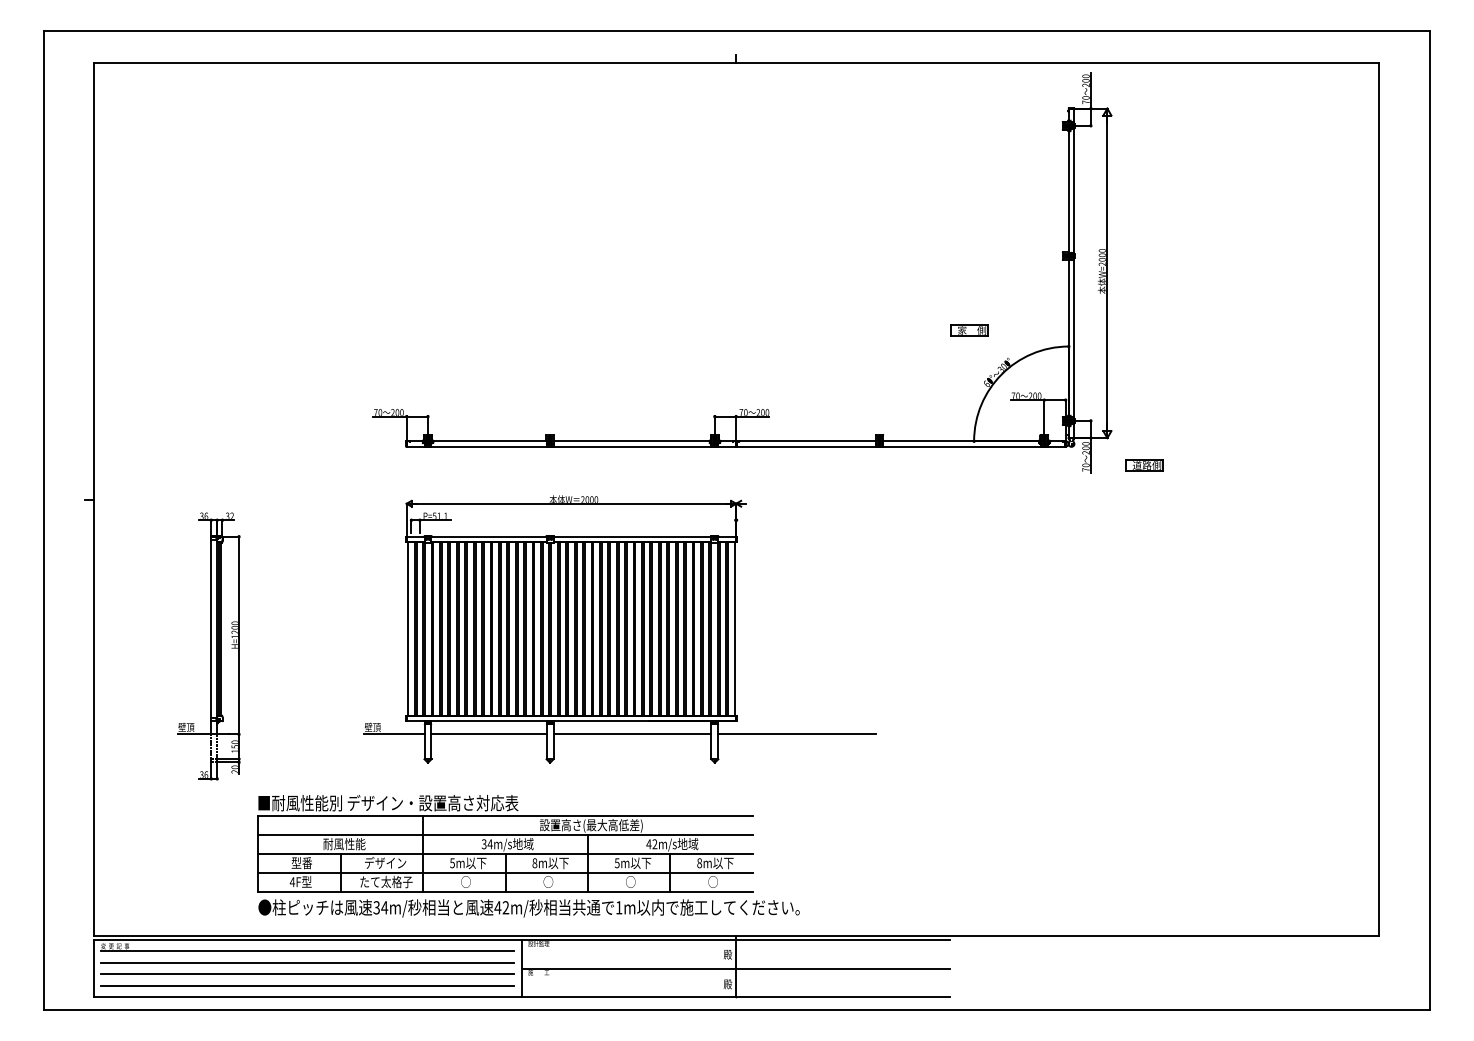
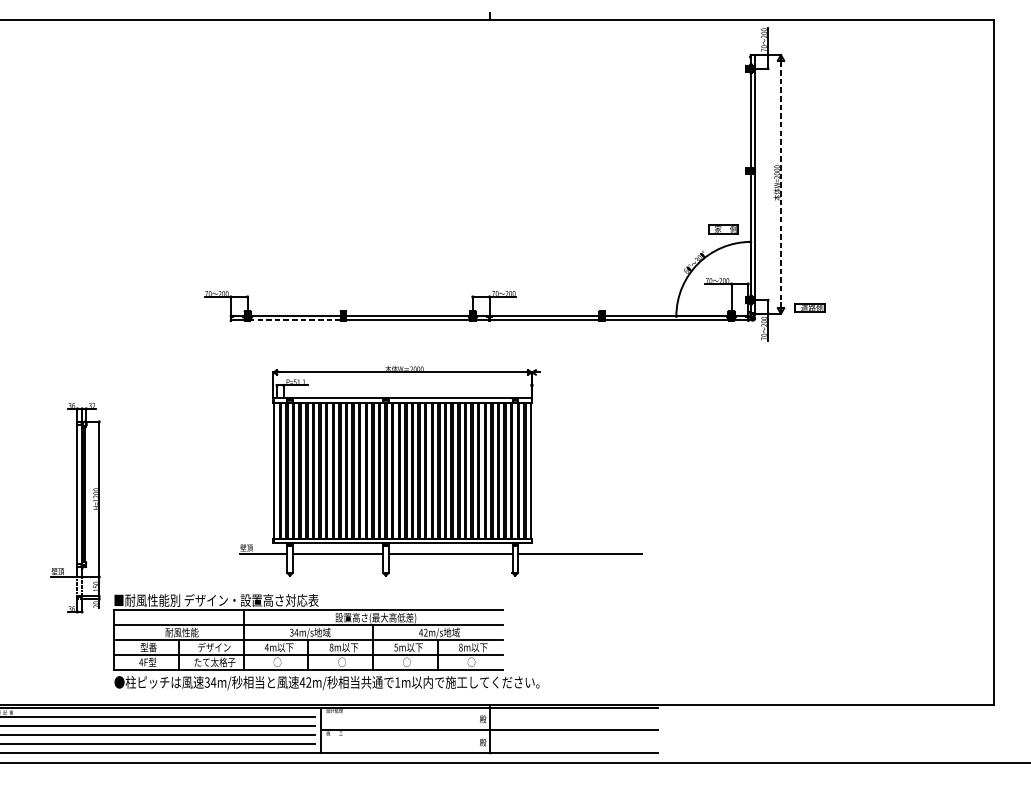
line: (1107, 273) -> (781, 184), solid -> dashed
part: (969, 330) -> (723, 229), moved
line: (489, 446) -> (295, 320), solid -> dashed
part: (1144, 465) -> (810, 307), moved
part: (619, 629) -> (440, 471), moved
part: (208, 646) -> (75, 508), moved
text: (452, 863) -> (266, 647), 5m -> 4m

